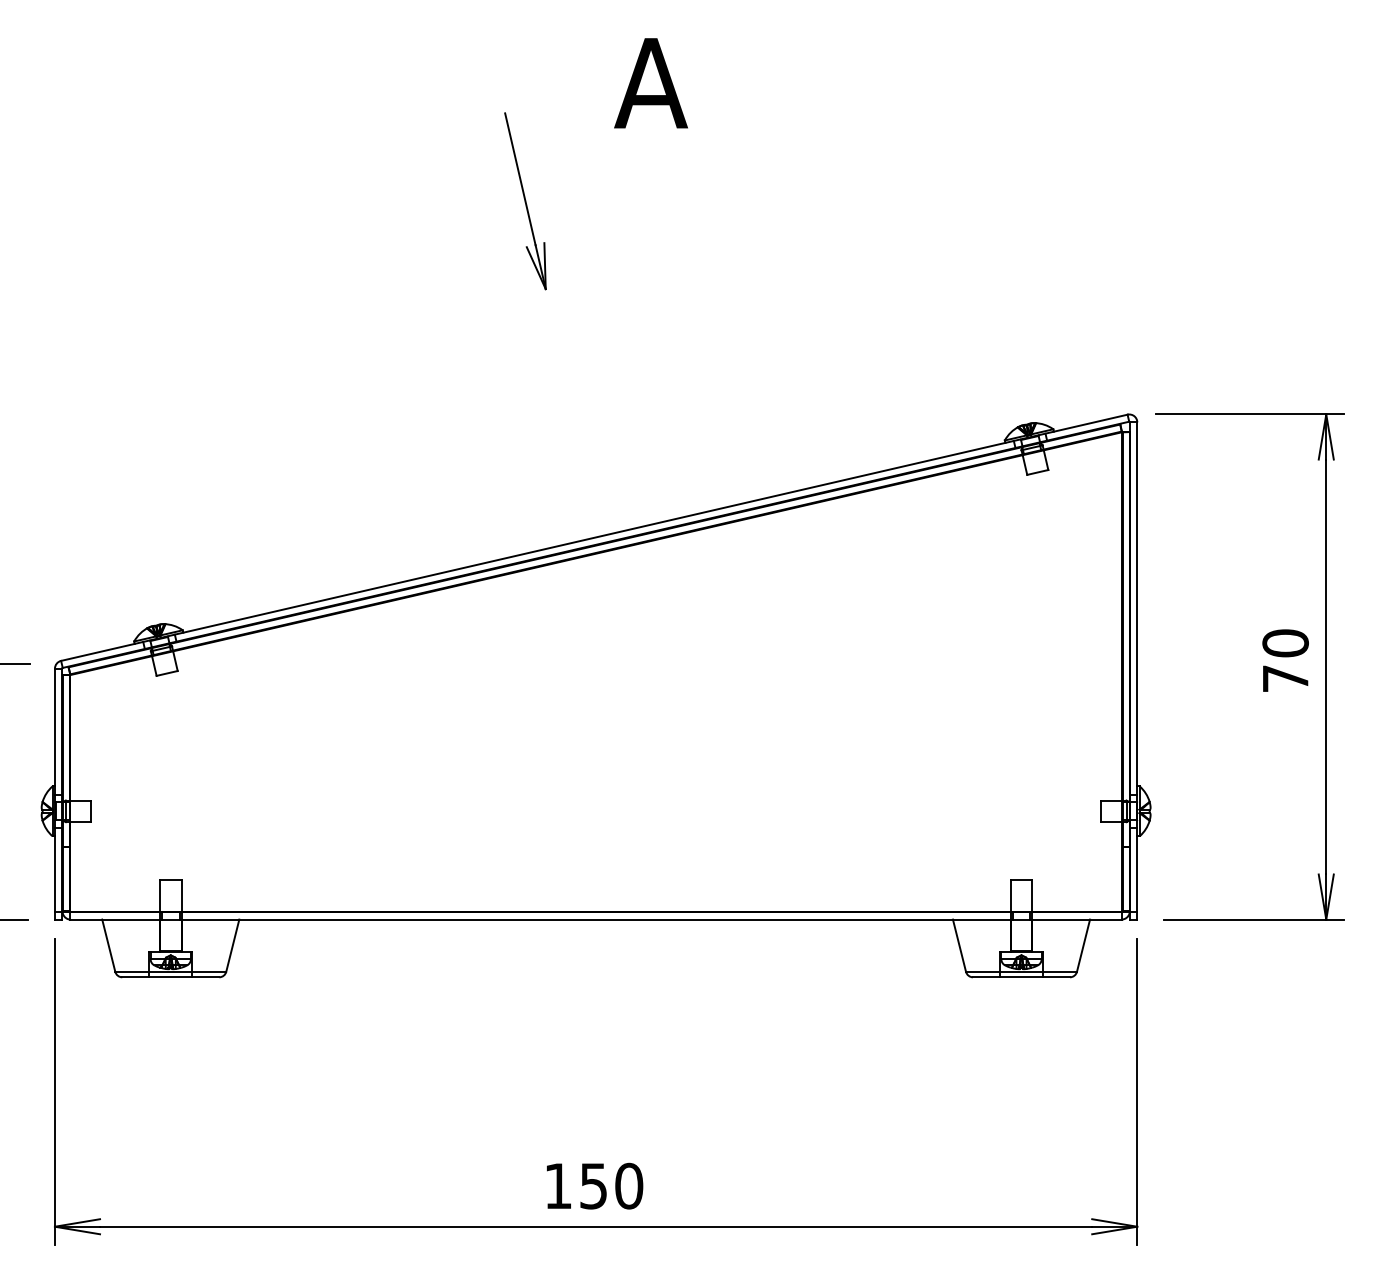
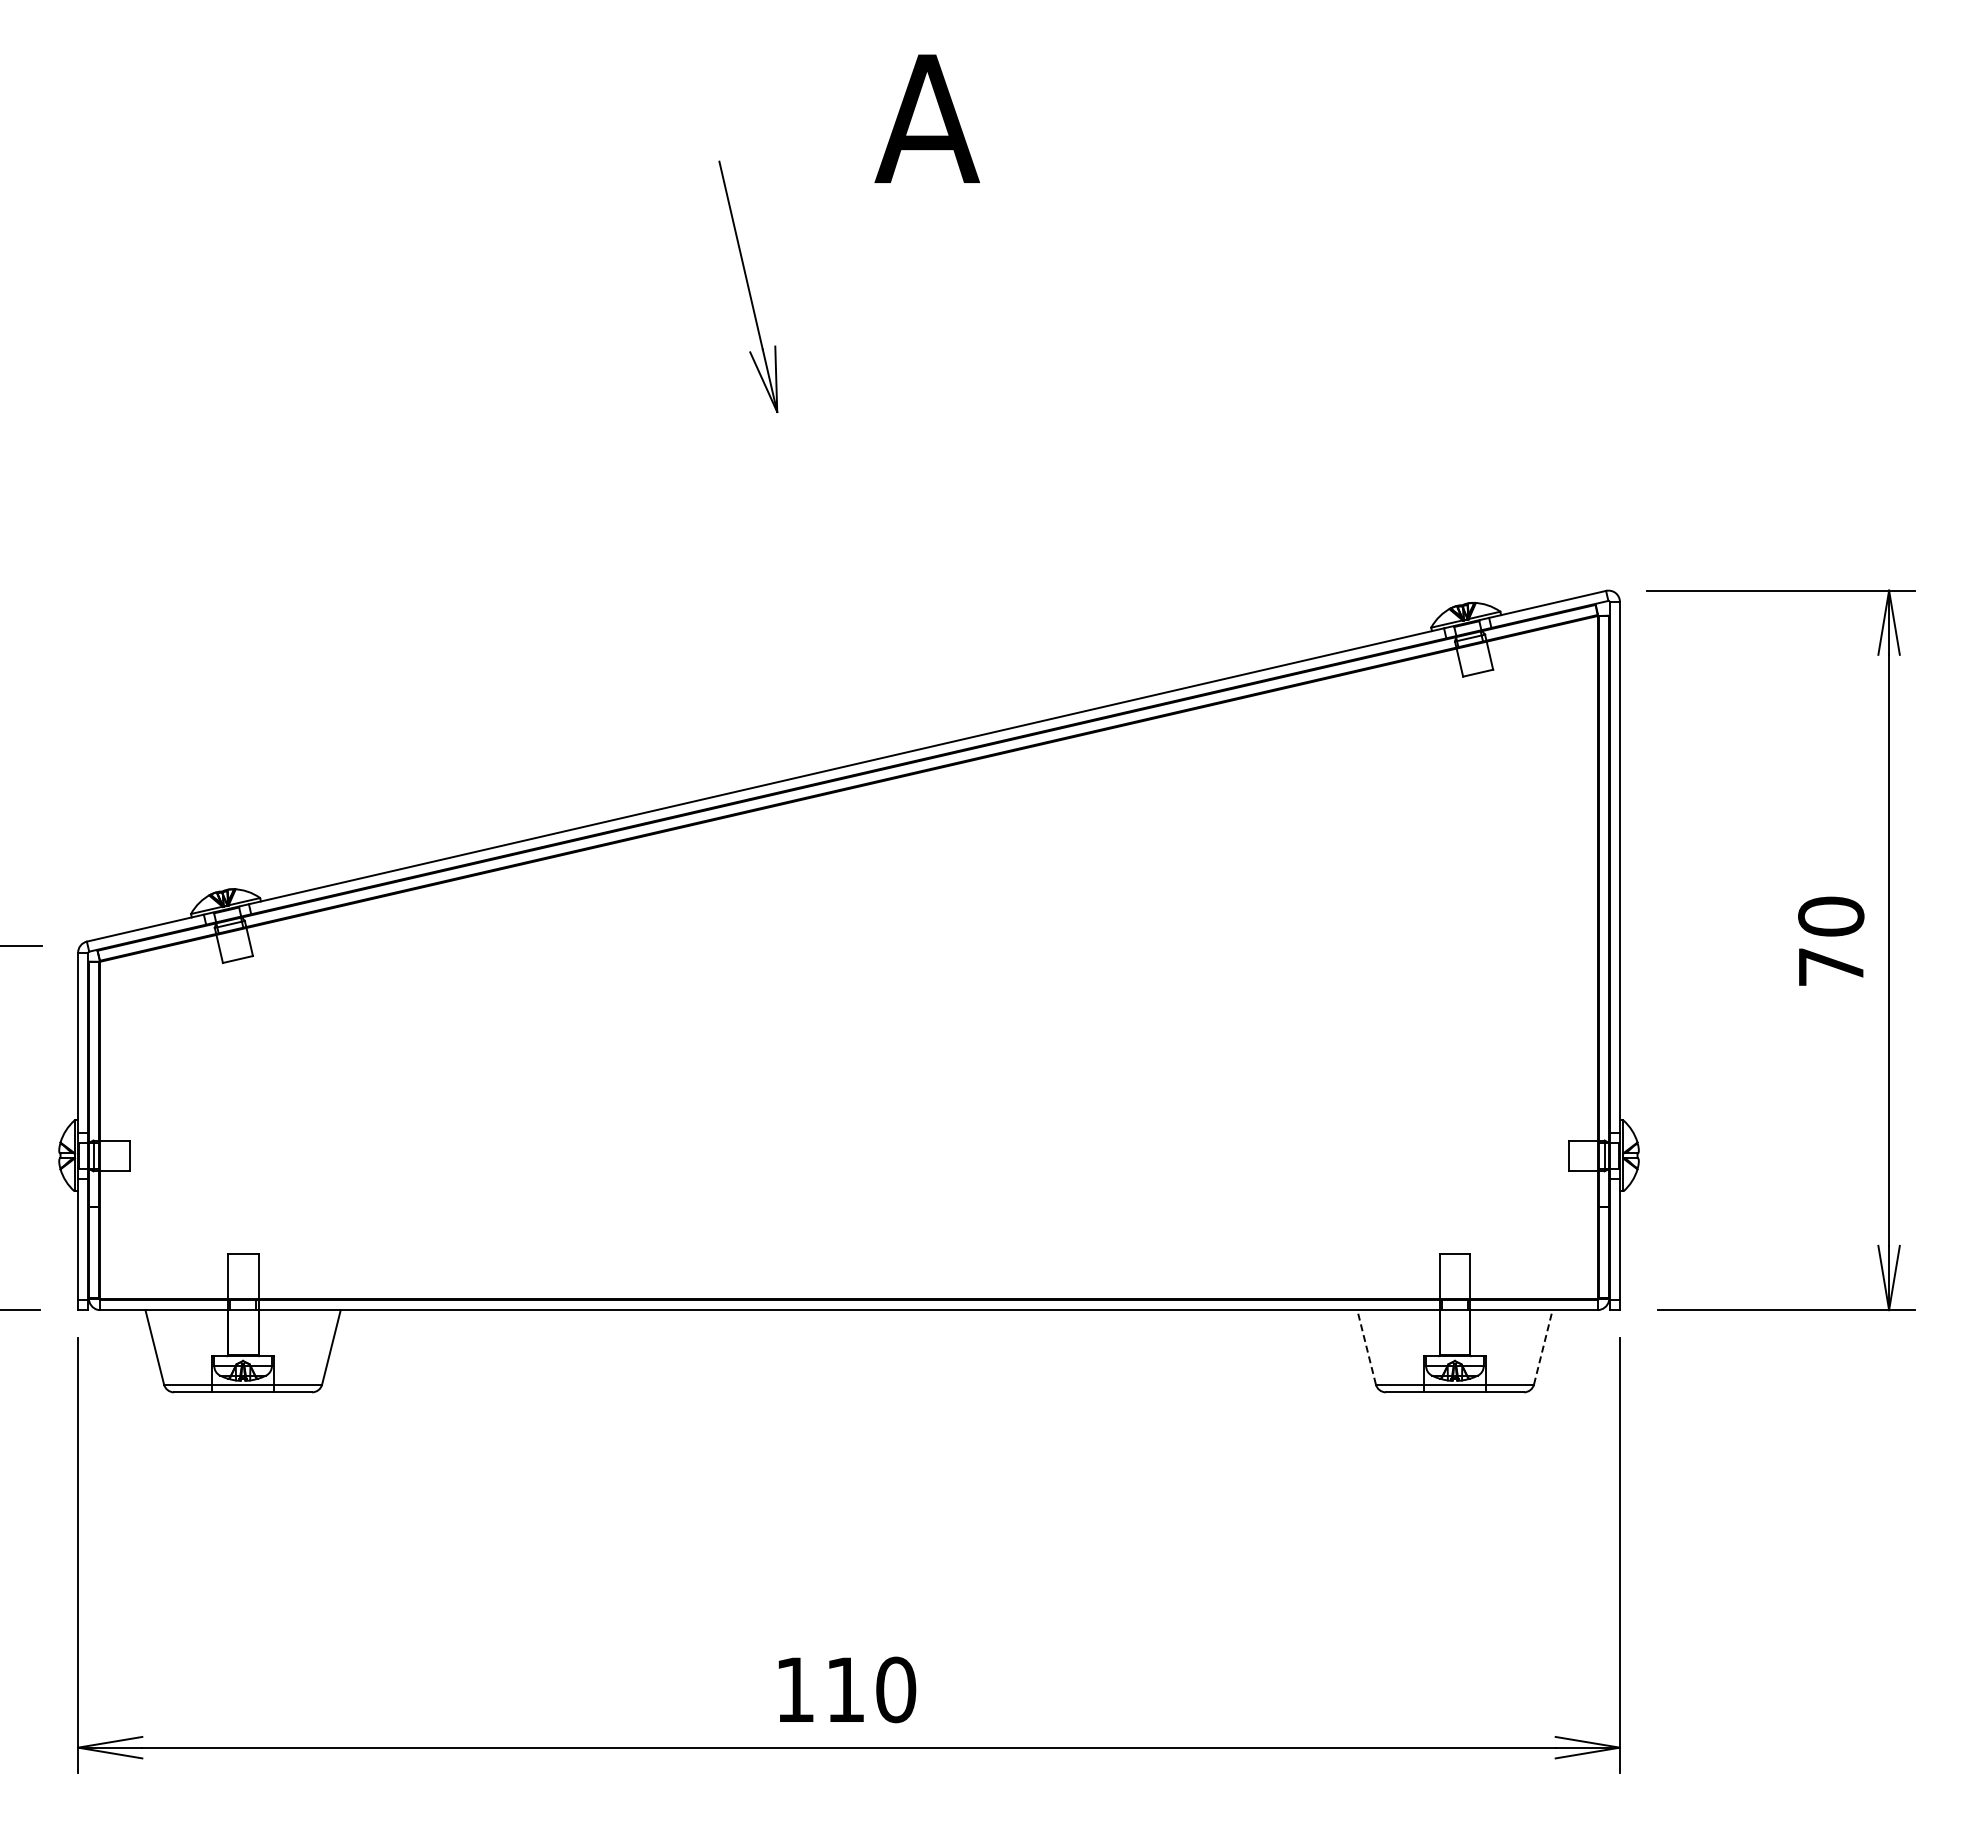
line: (959, 945) -> (1366, 1346), solid -> dashed
line: (1083, 945) -> (1543, 1346), solid -> dashed
text: (593, 1186) -> (845, 1690), 150 -> 110

